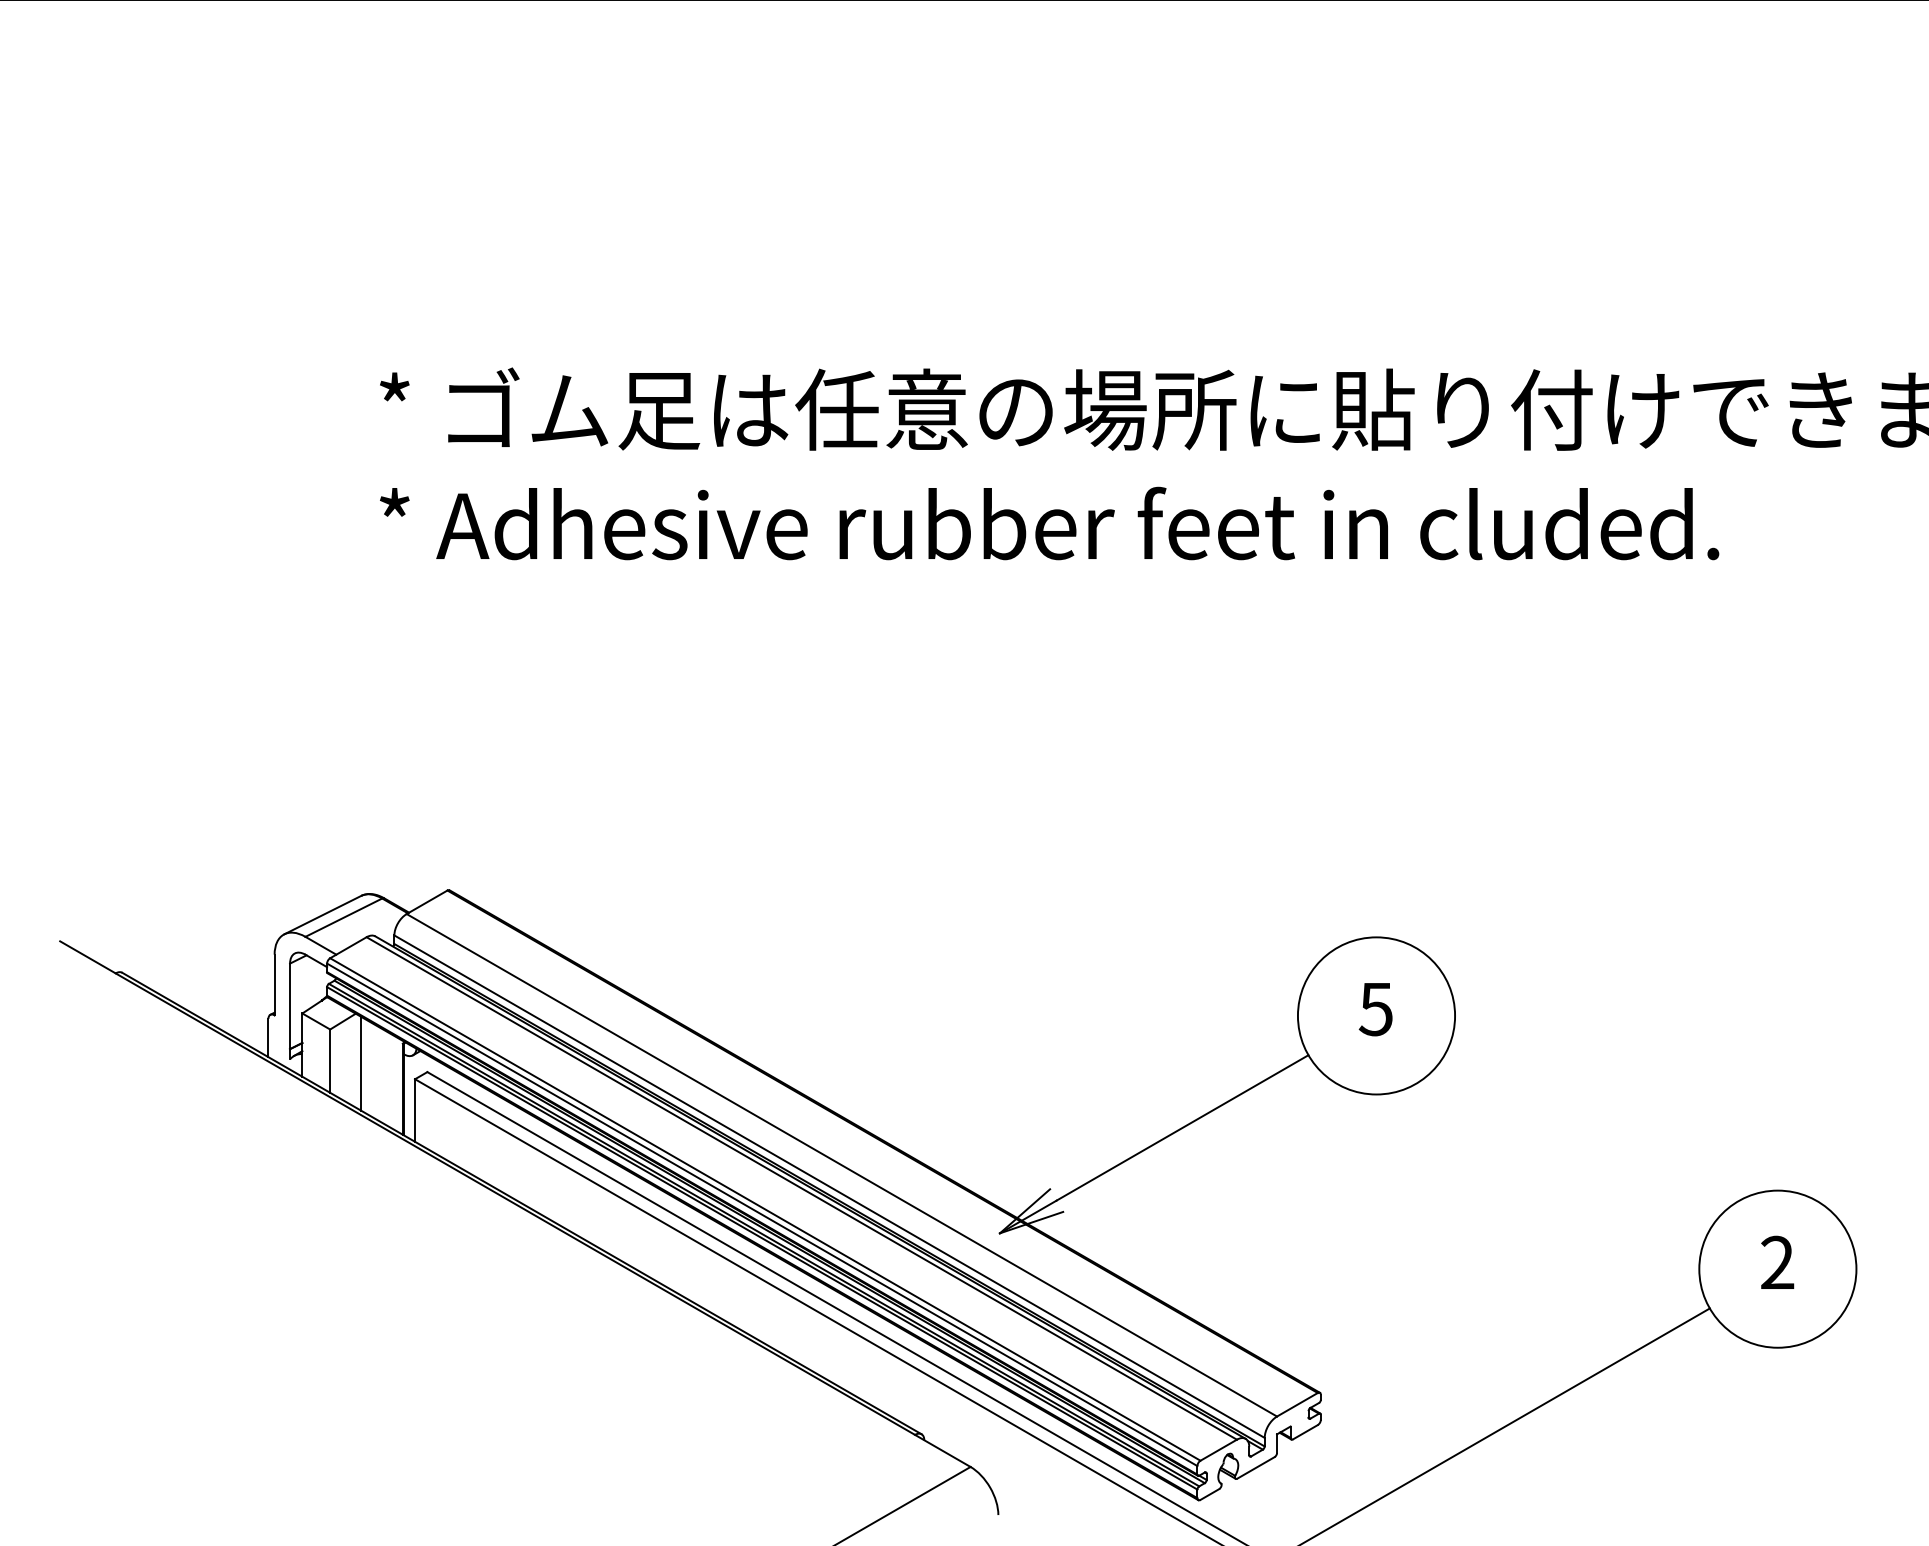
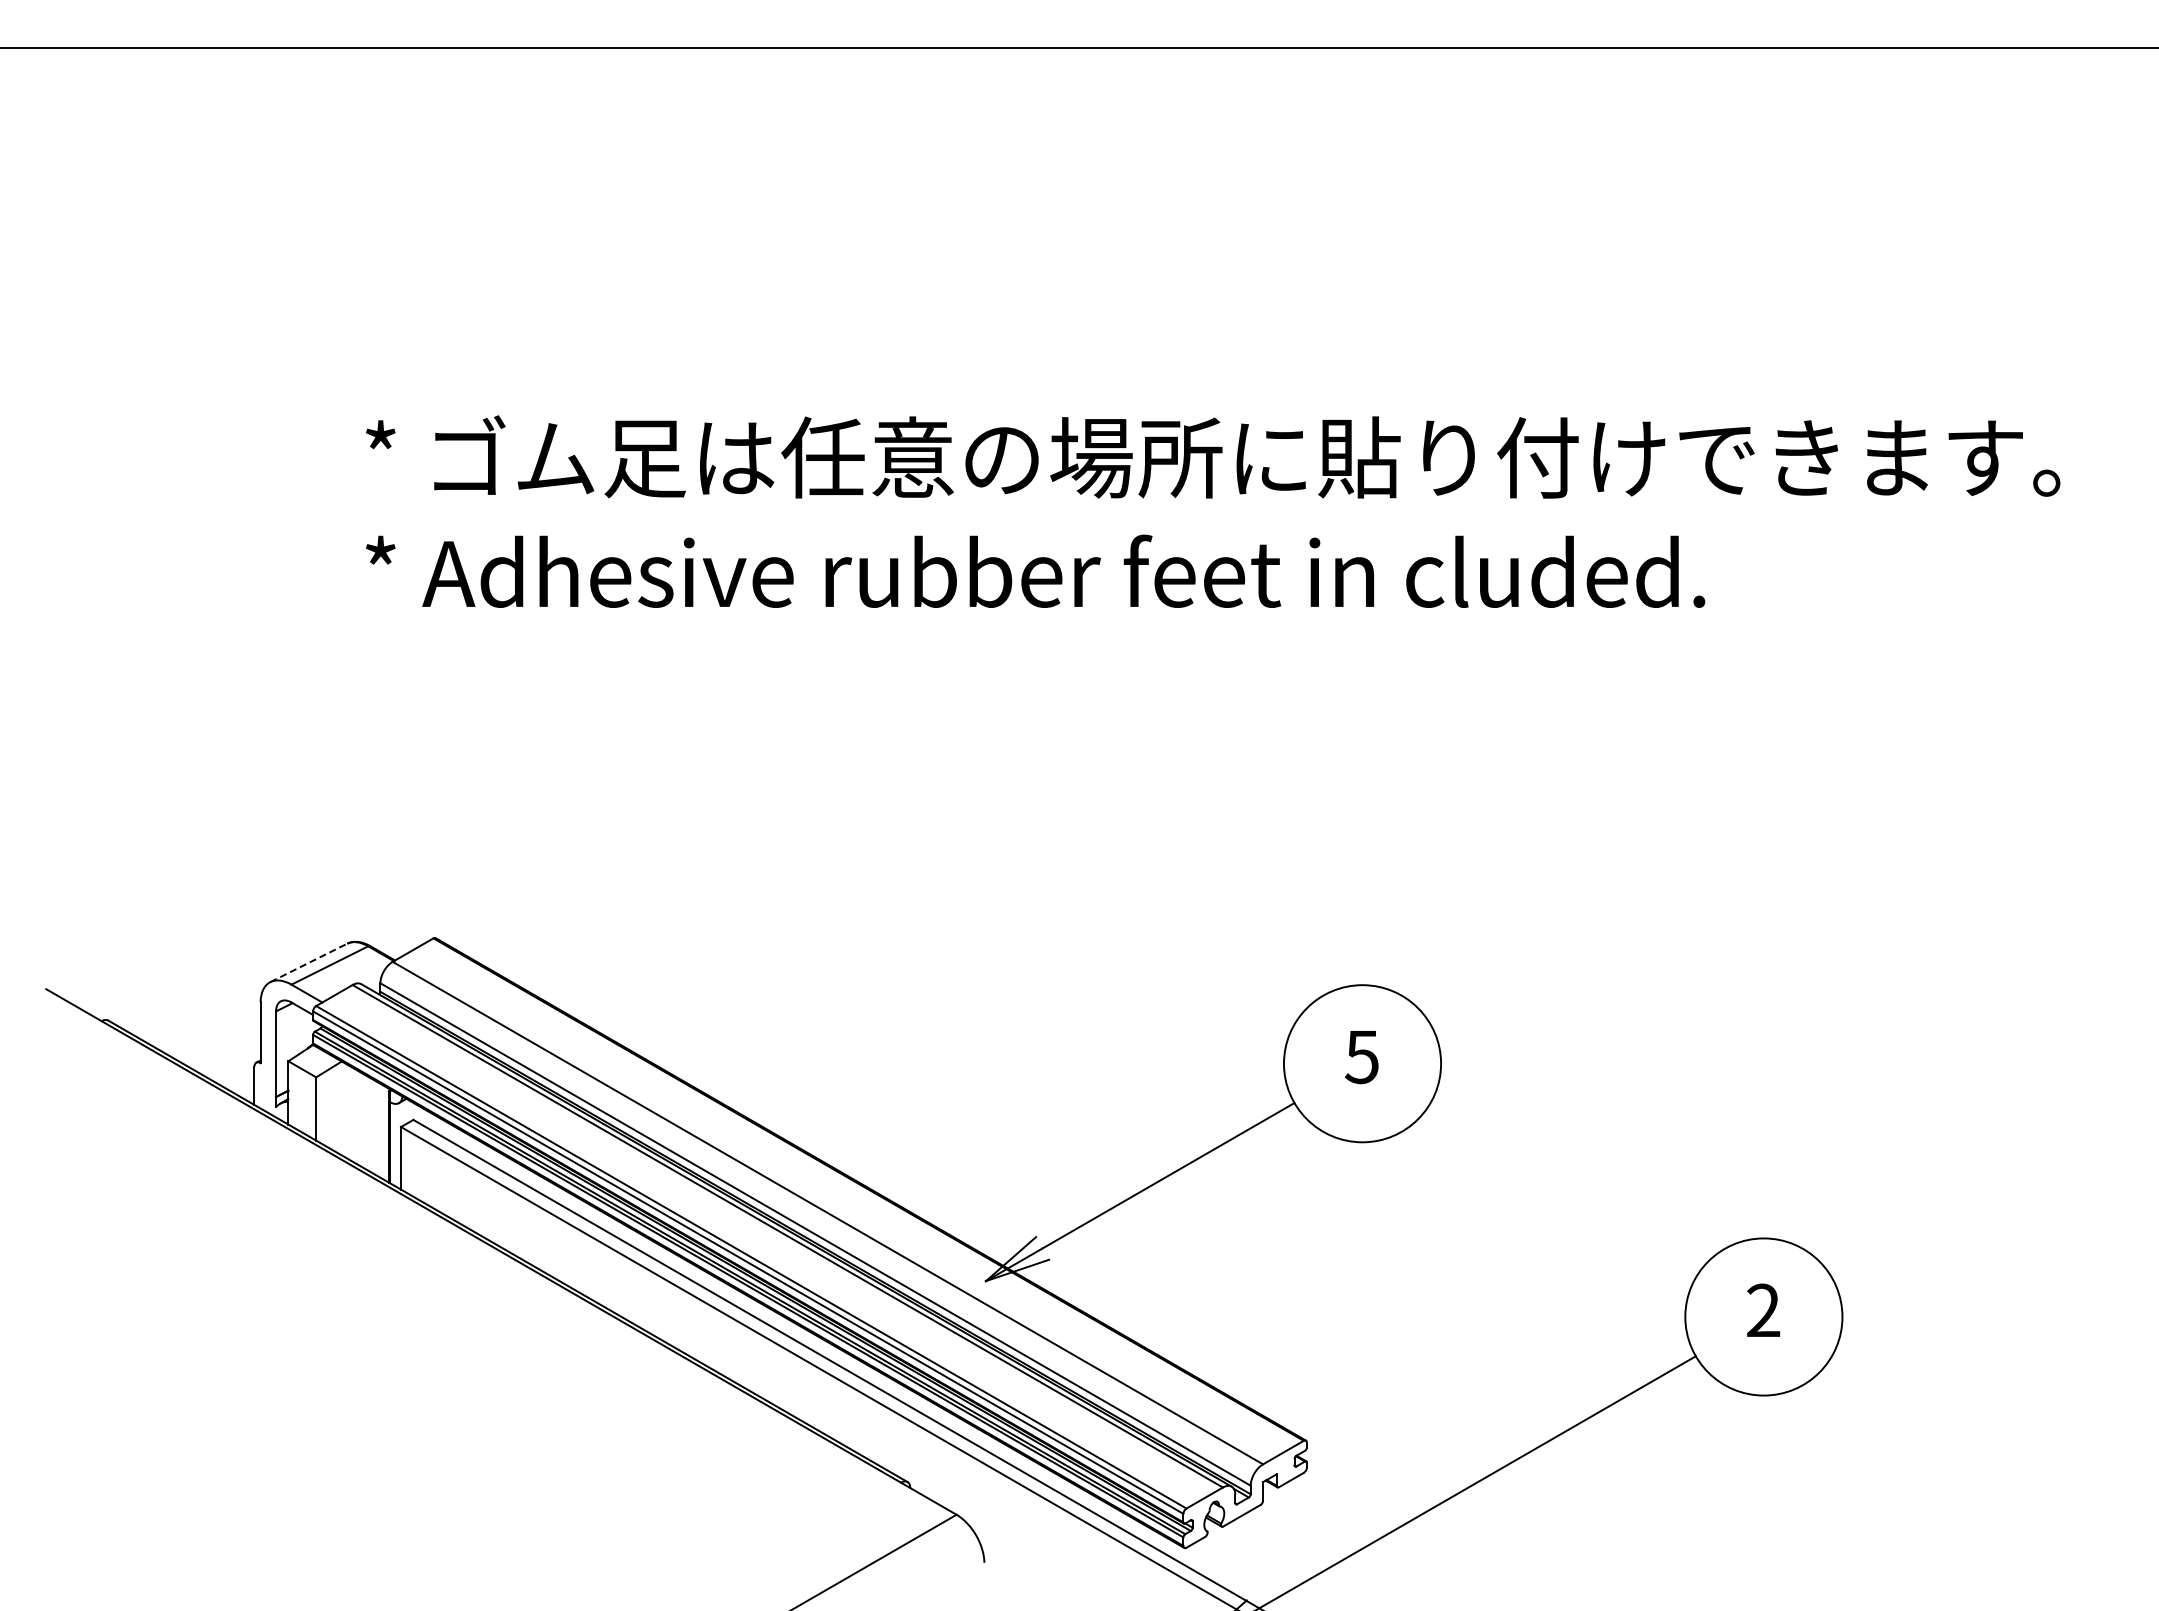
line: (322, 914) -> (308, 962), solid -> dashed
line: (361, 1063) -> (347, 1111), removed

